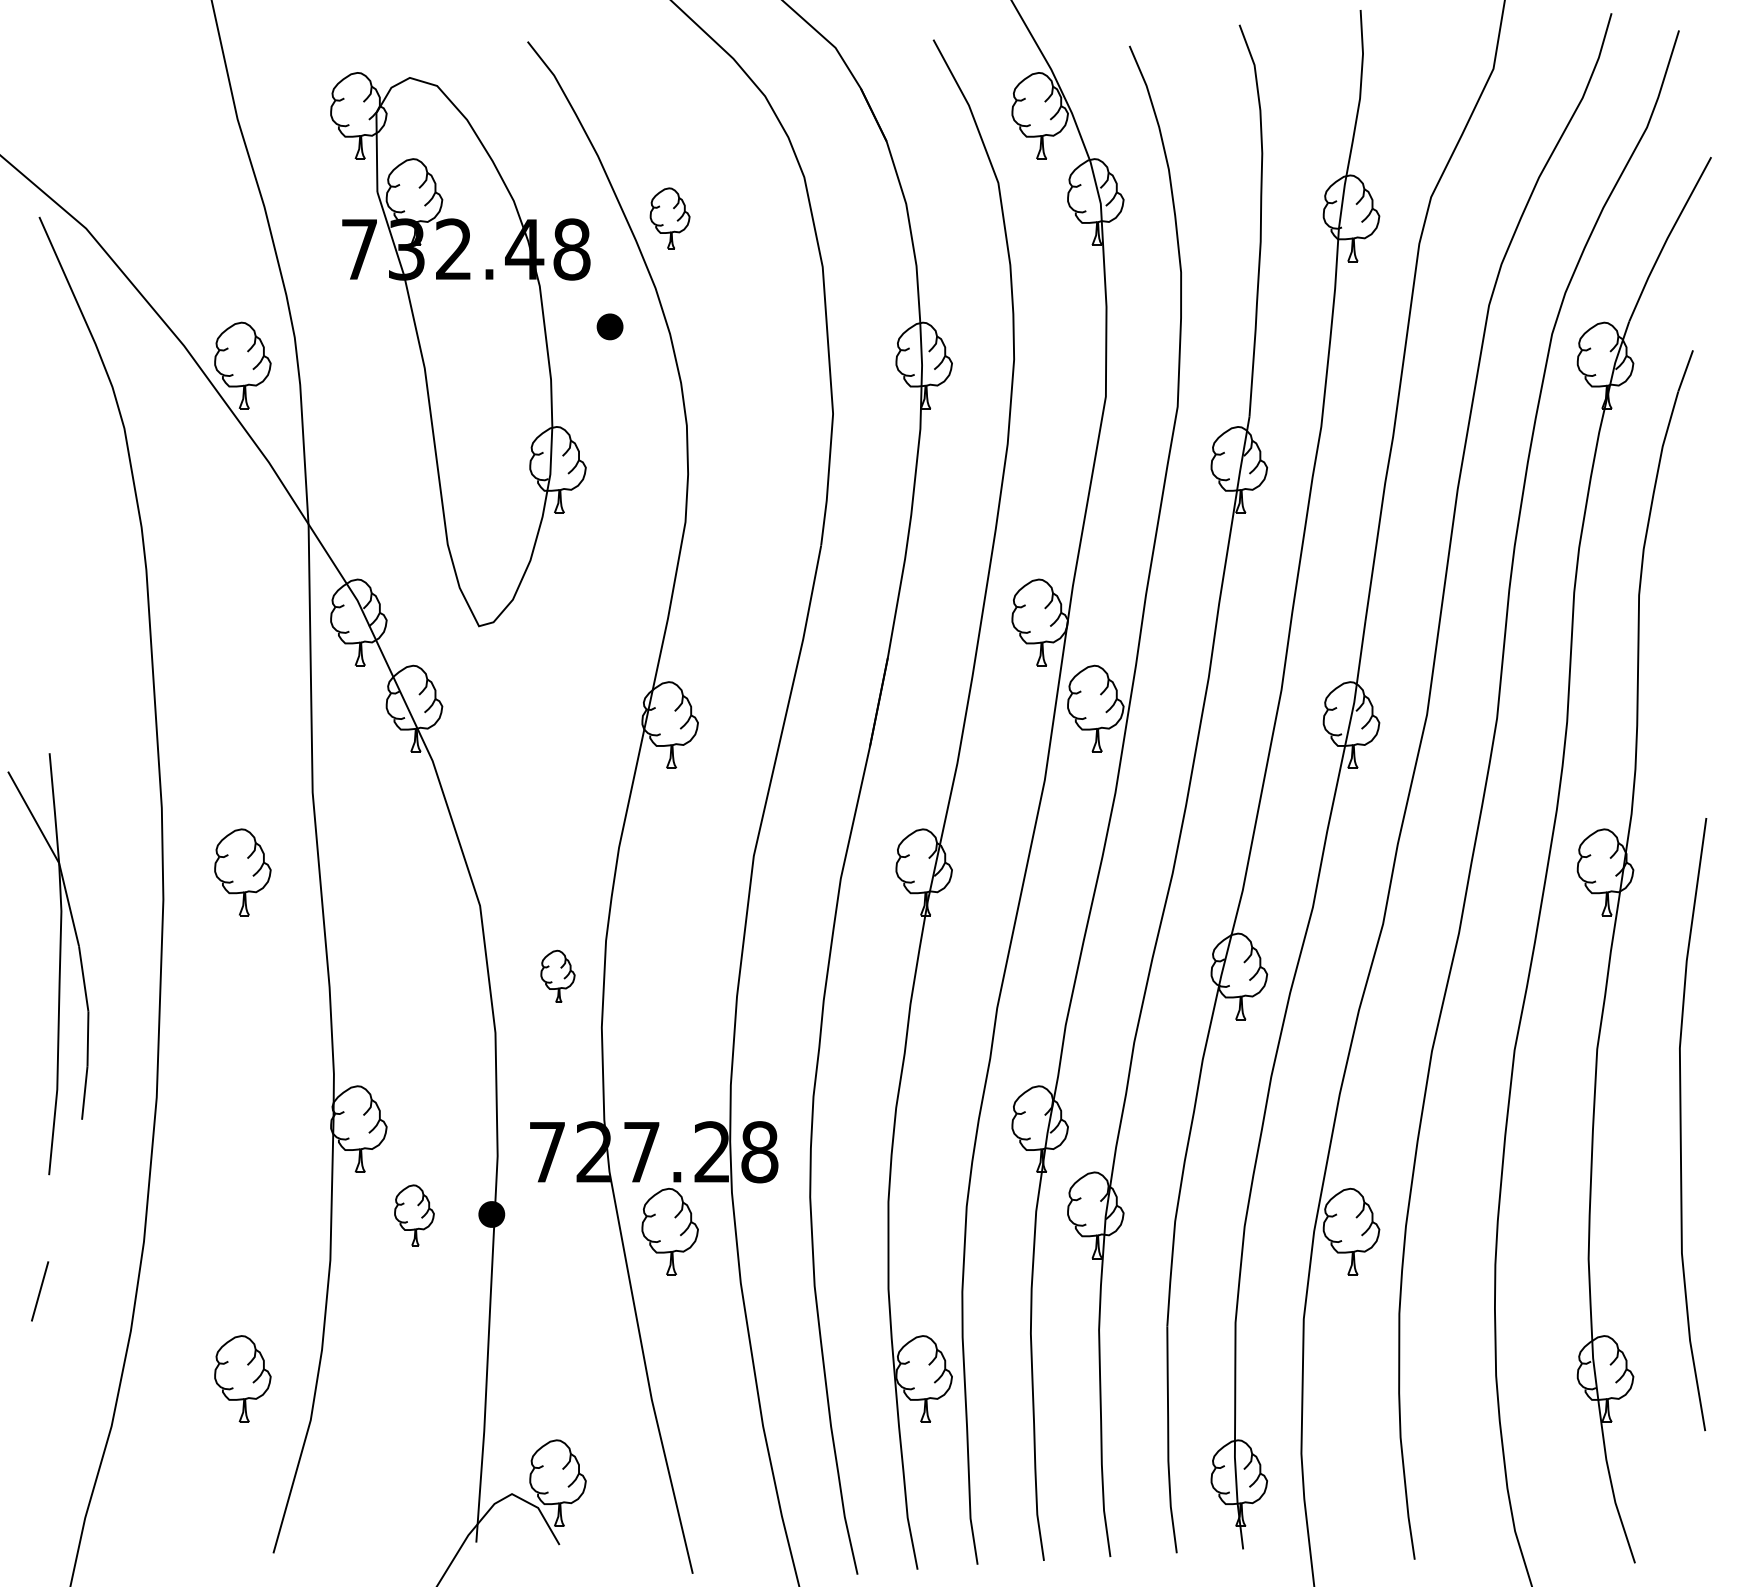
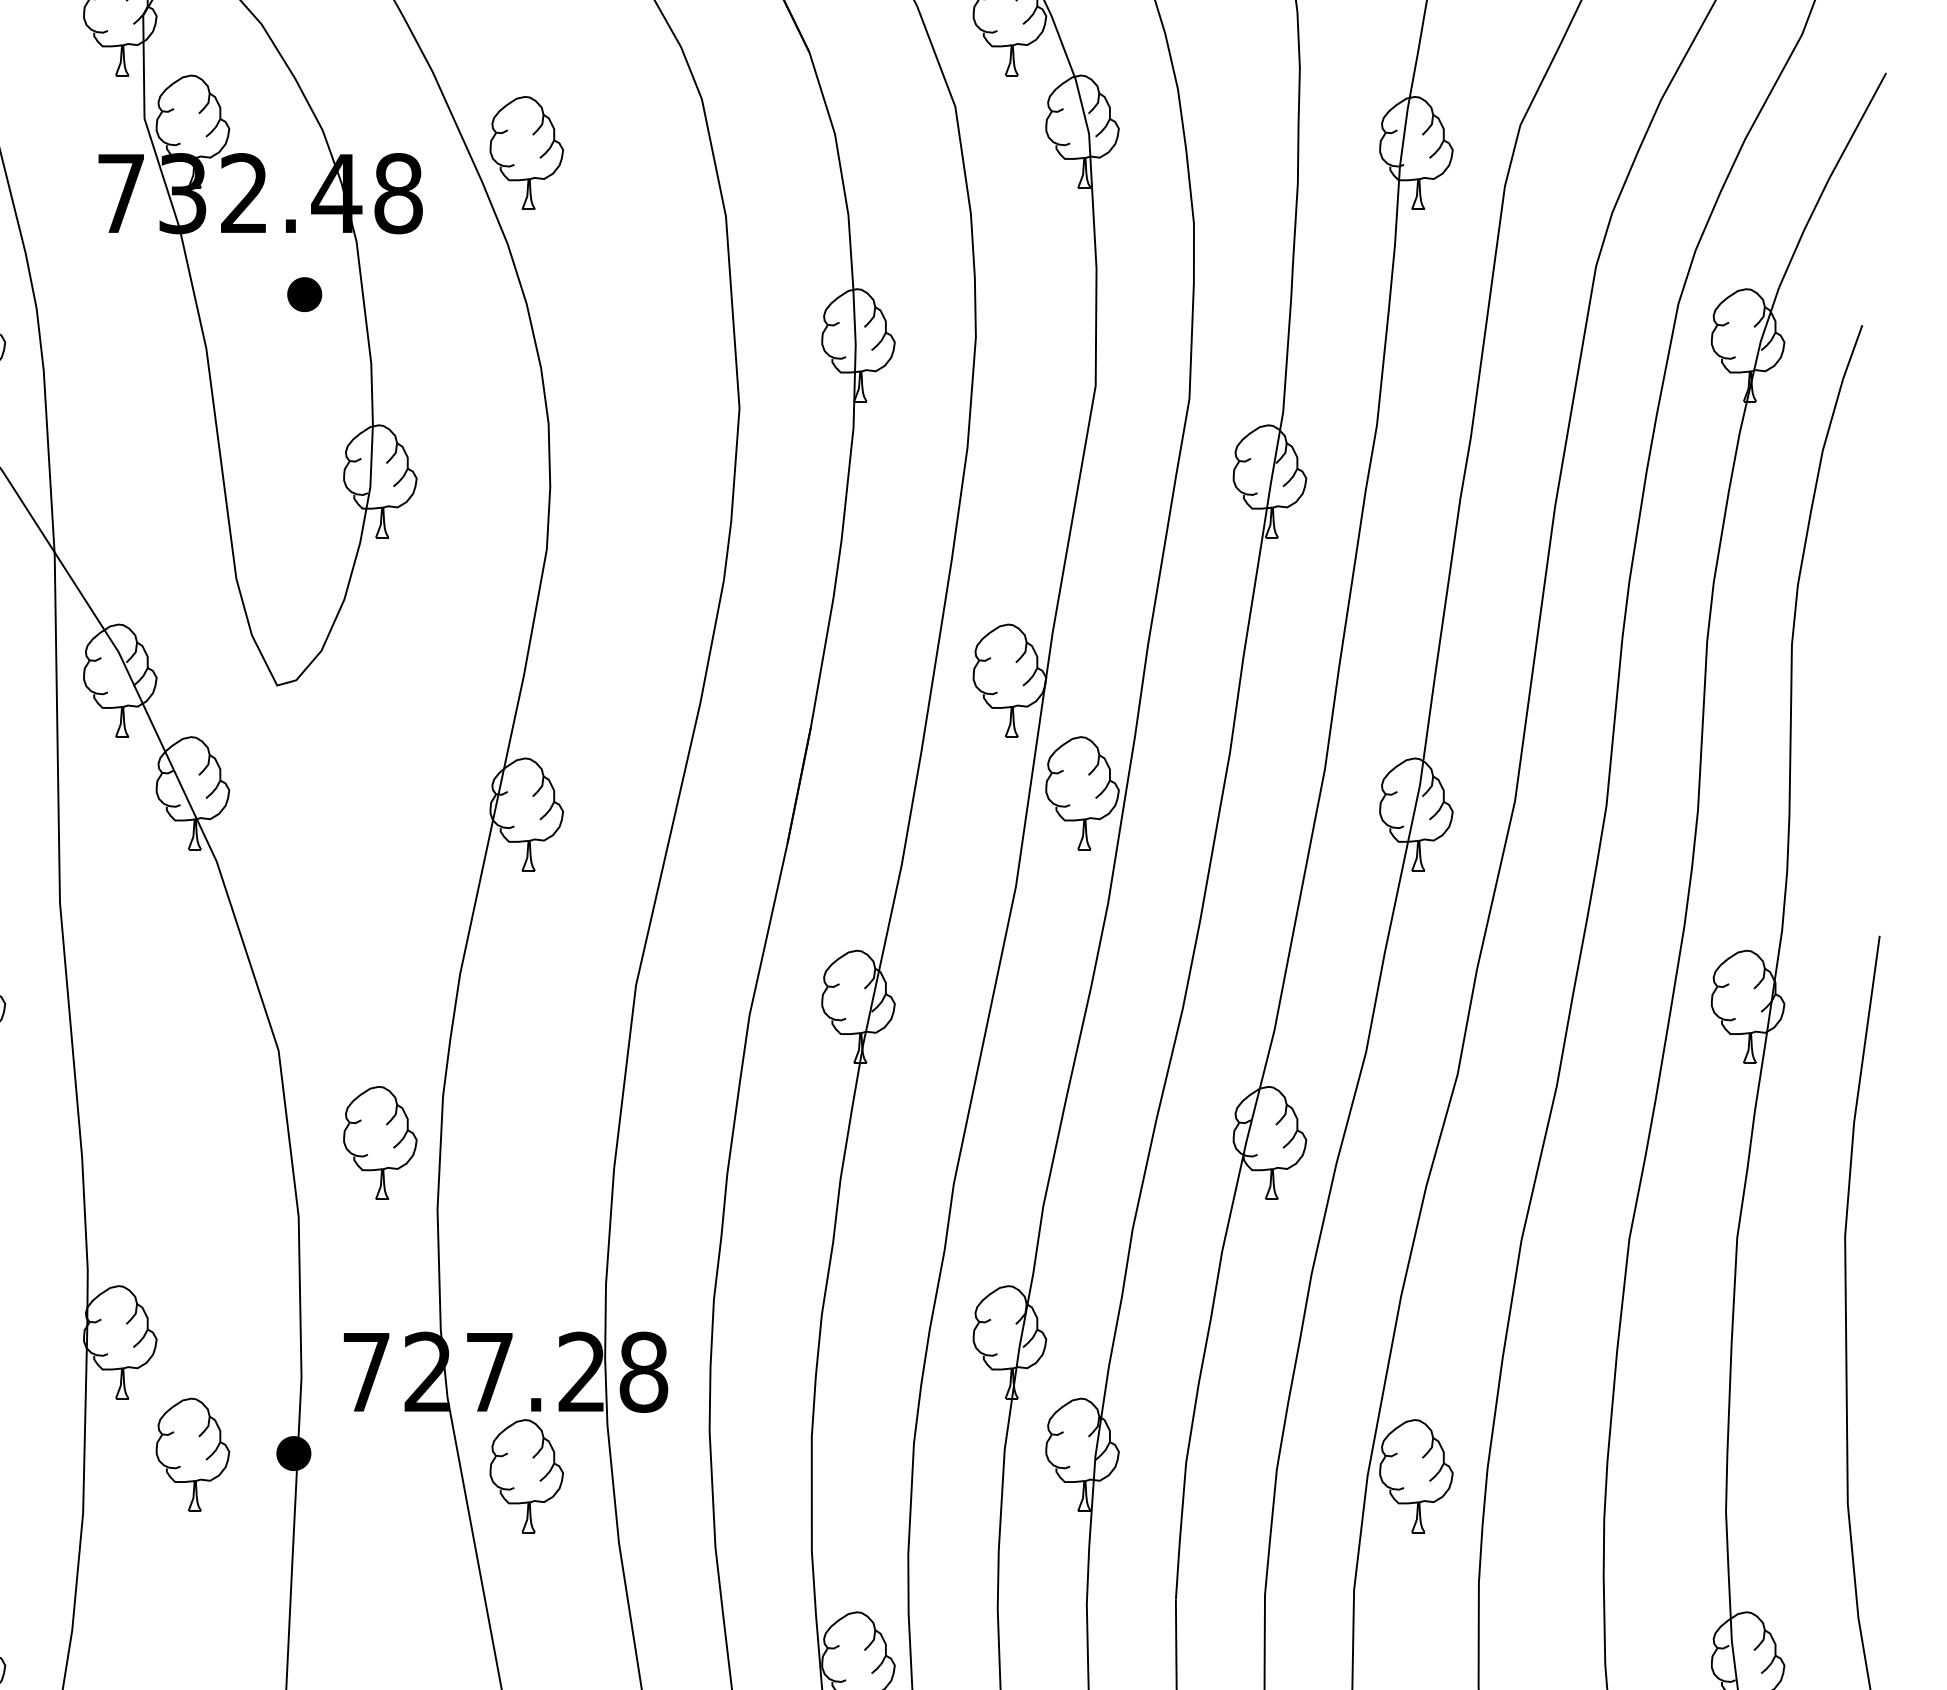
part: (669, 218) -> (525, 153), size x1.43
part: (609, 326) -> (303, 294), moved
part: (557, 976) -> (379, 1142), size x1.67
part: (414, 1215) -> (192, 1454), size x1.43

